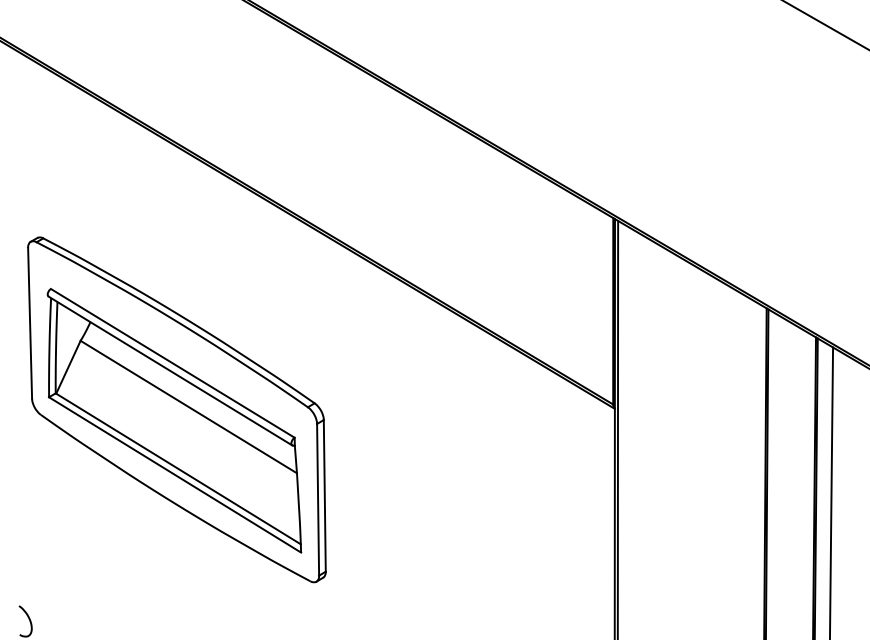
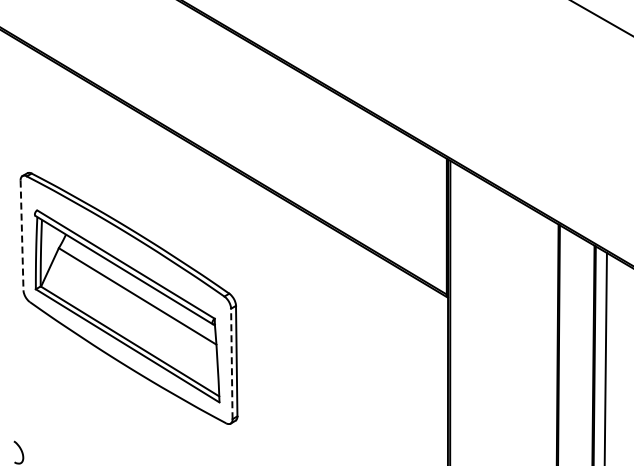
line: (30, 323) -> (22, 235), solid -> dashed
line: (317, 499) -> (231, 363), solid -> dashed

